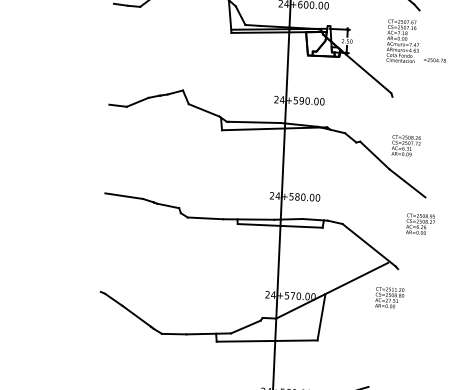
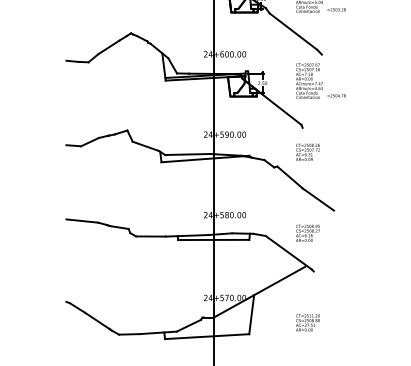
text: (405, 144) -> (307, 151), moved
text: (420, 223) -> (307, 232), moved
text: (389, 297) -> (307, 322), moved

